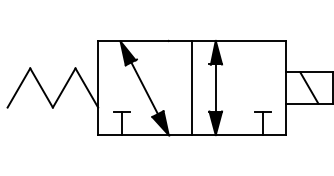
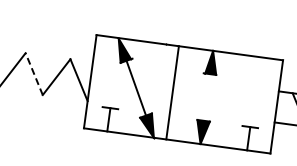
line: (192, 87) -> (172, 92), moved
line: (215, 87) -> (206, 96), removed
line: (41, 88) -> (34, 74), solid -> dashed

